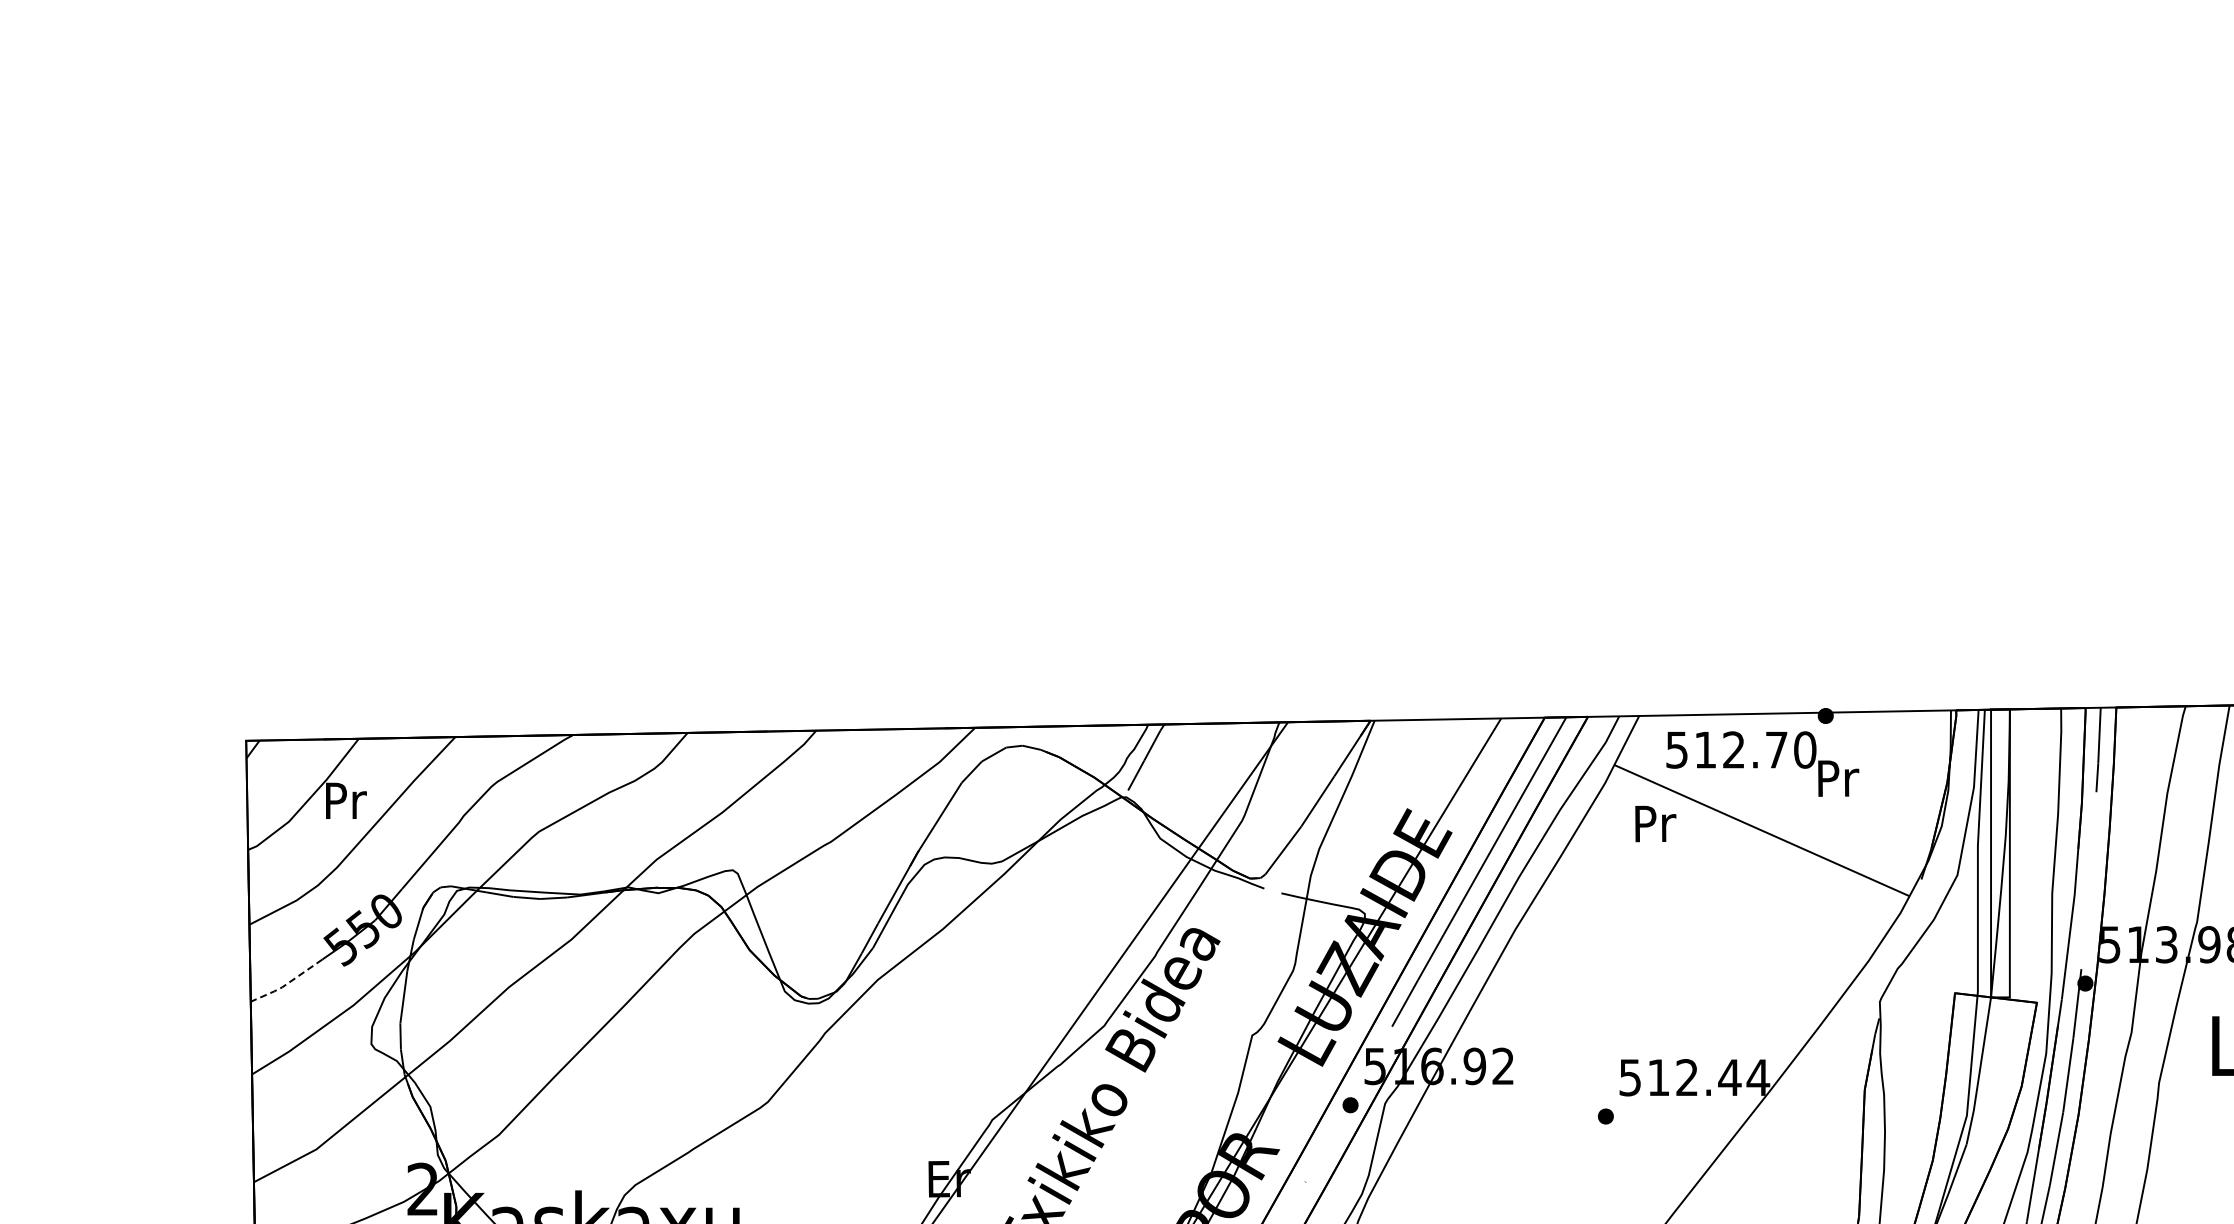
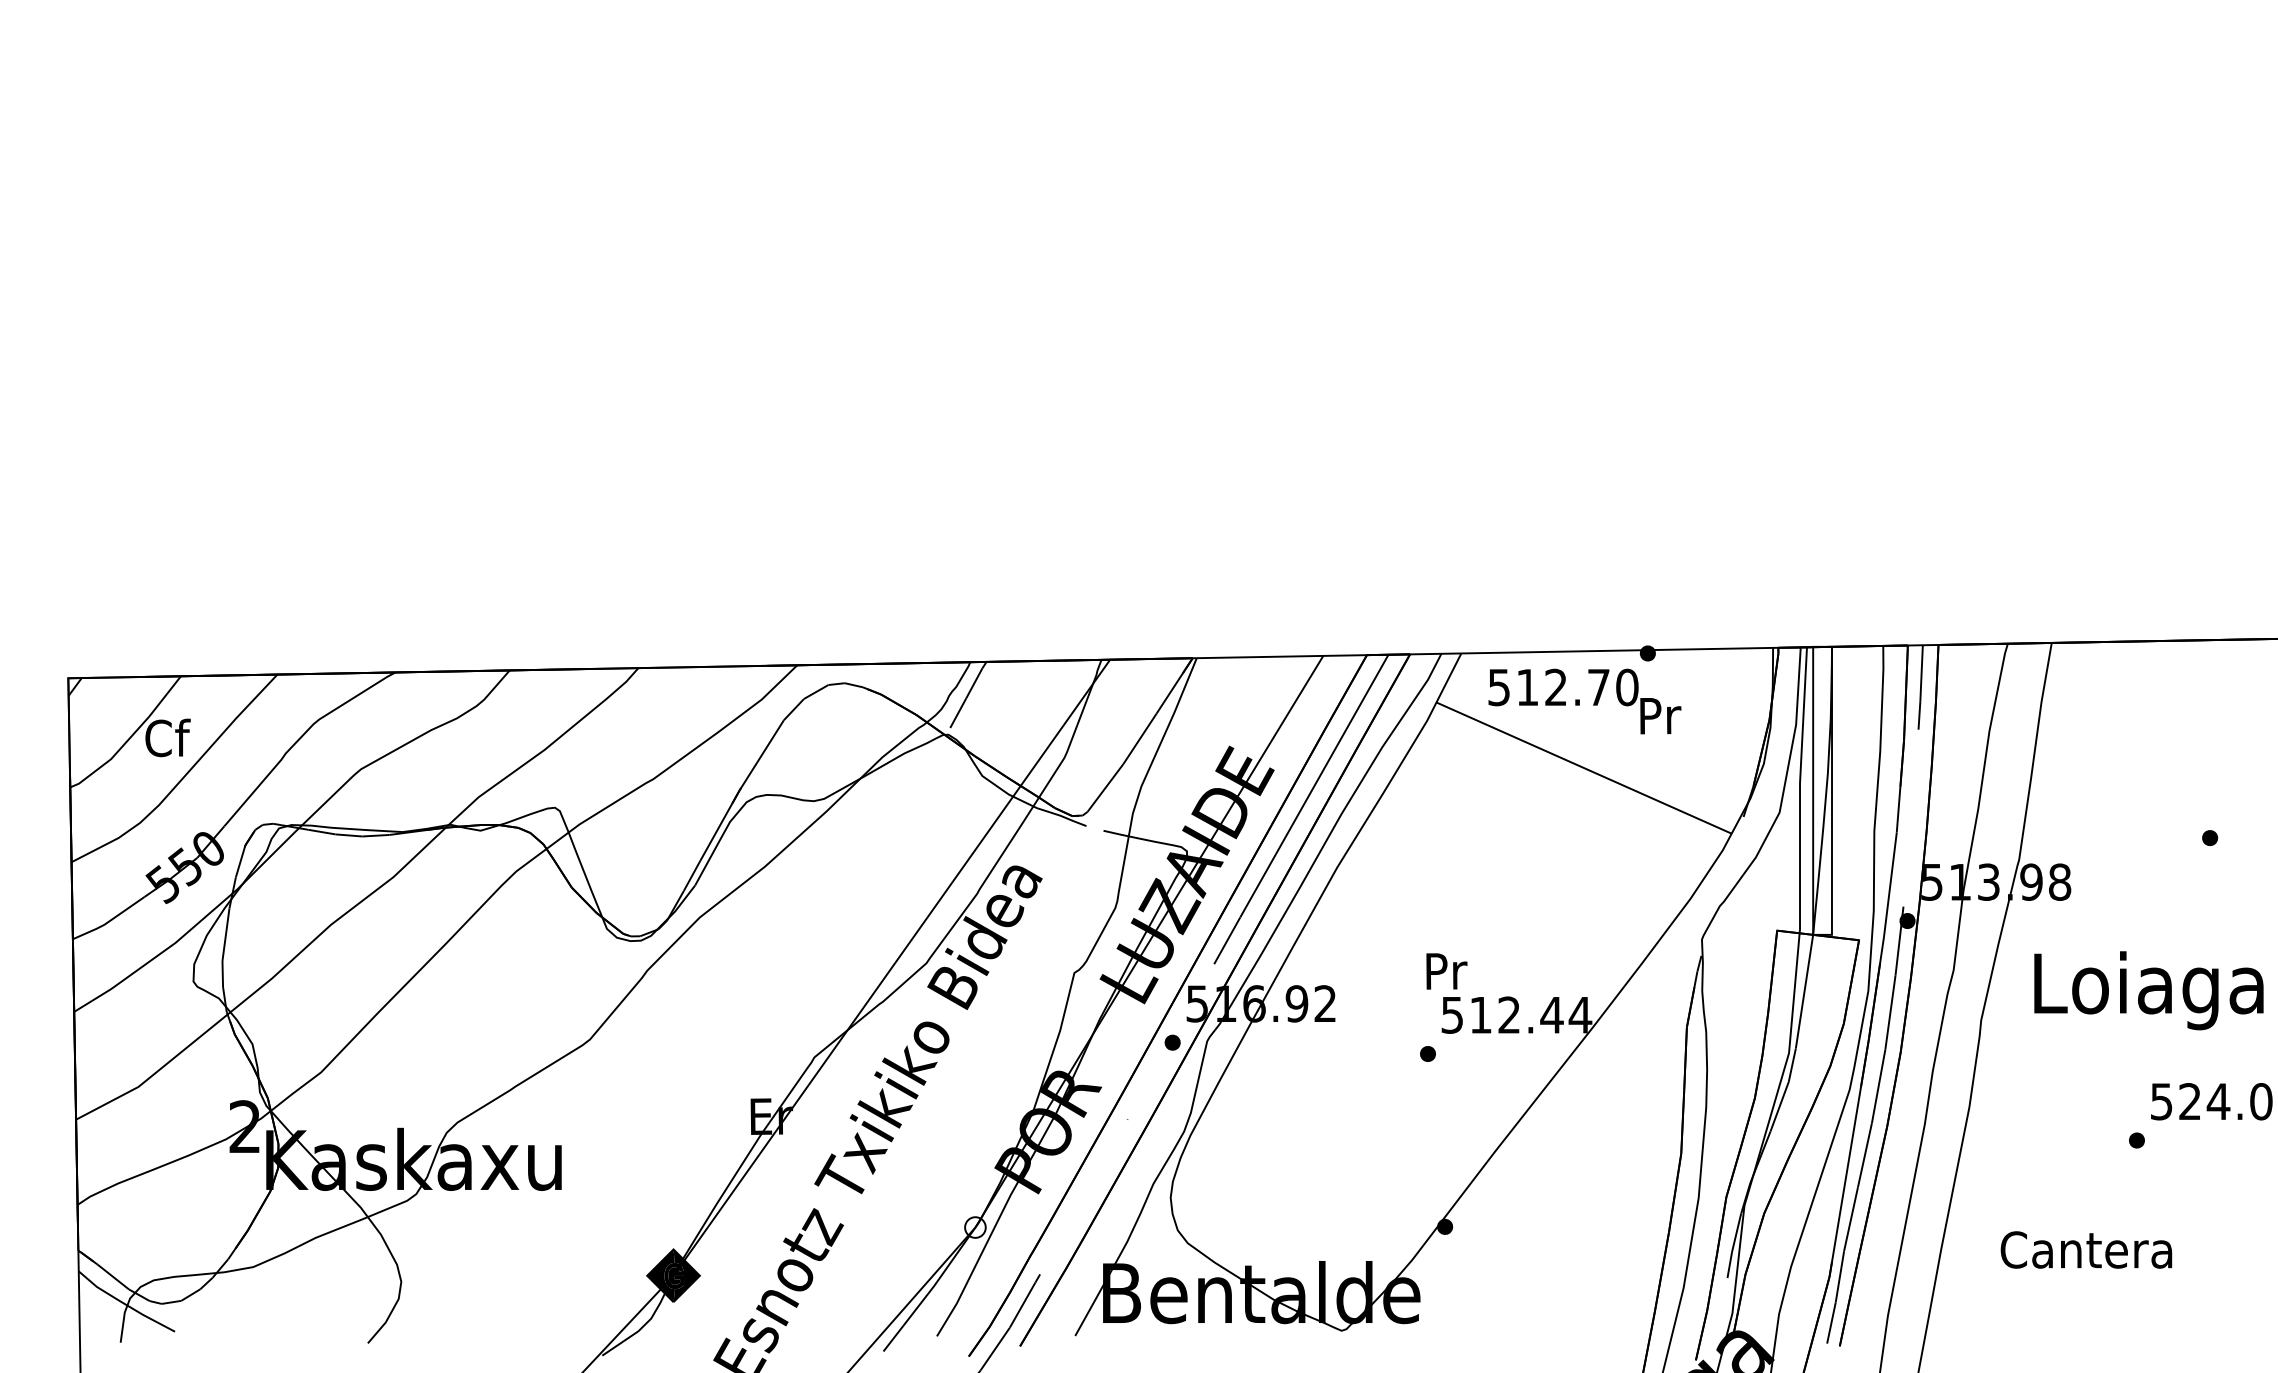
text: (345, 800) -> (167, 737), Pr -> Cf
text: (1655, 824) -> (1446, 971), moved
line: (287, 984) -> (109, 921), dashed -> solid

